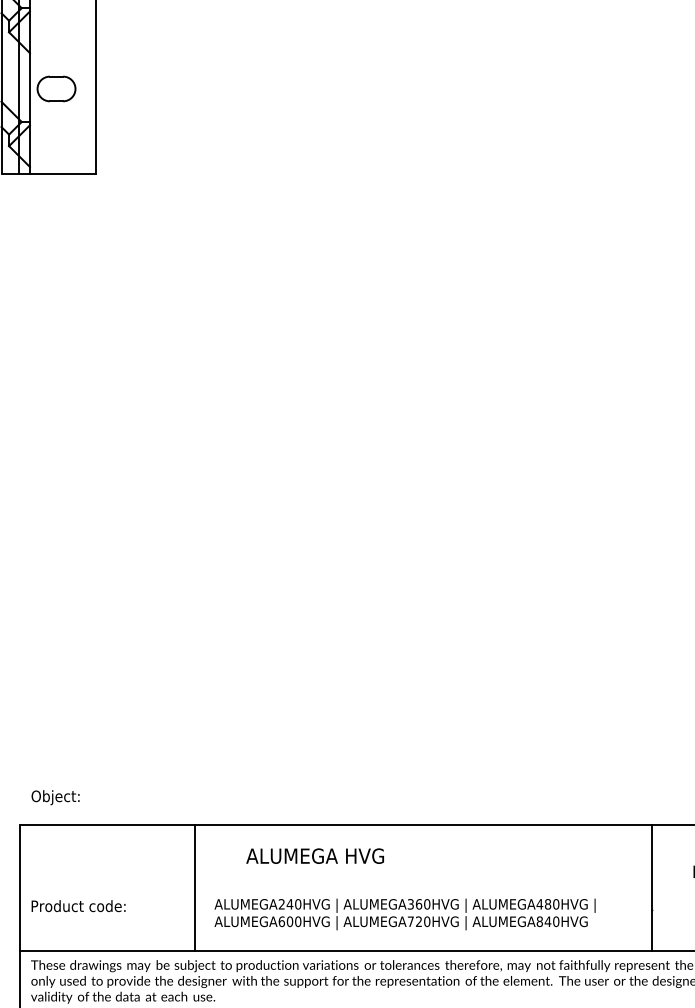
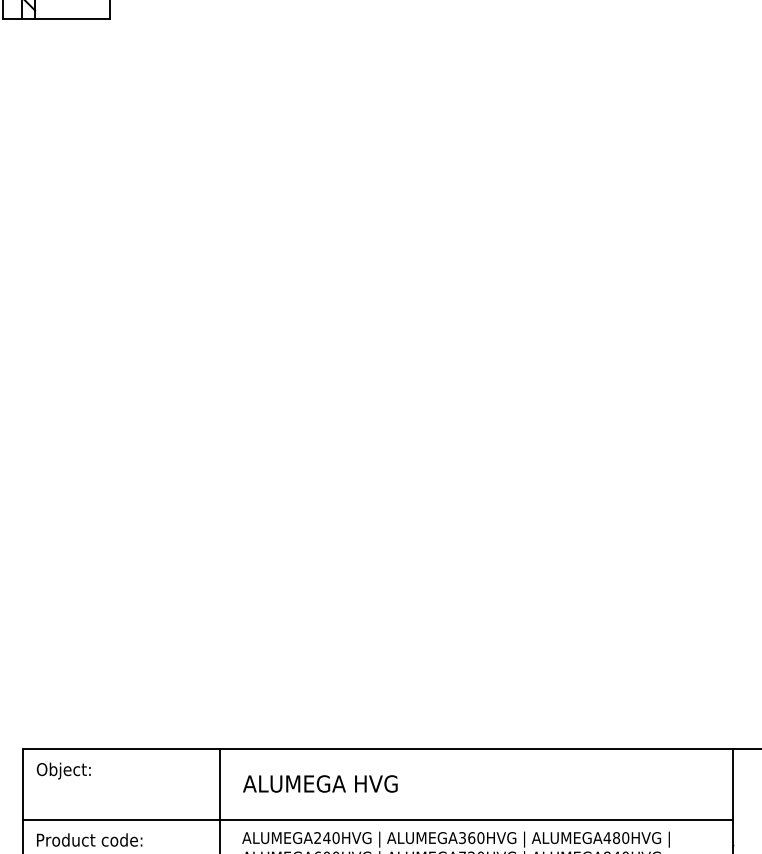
text: (55, 797) -> (63, 770), moved
text: (314, 855) -> (319, 783), moved
line: (335, 888) -> (377, 820), added

